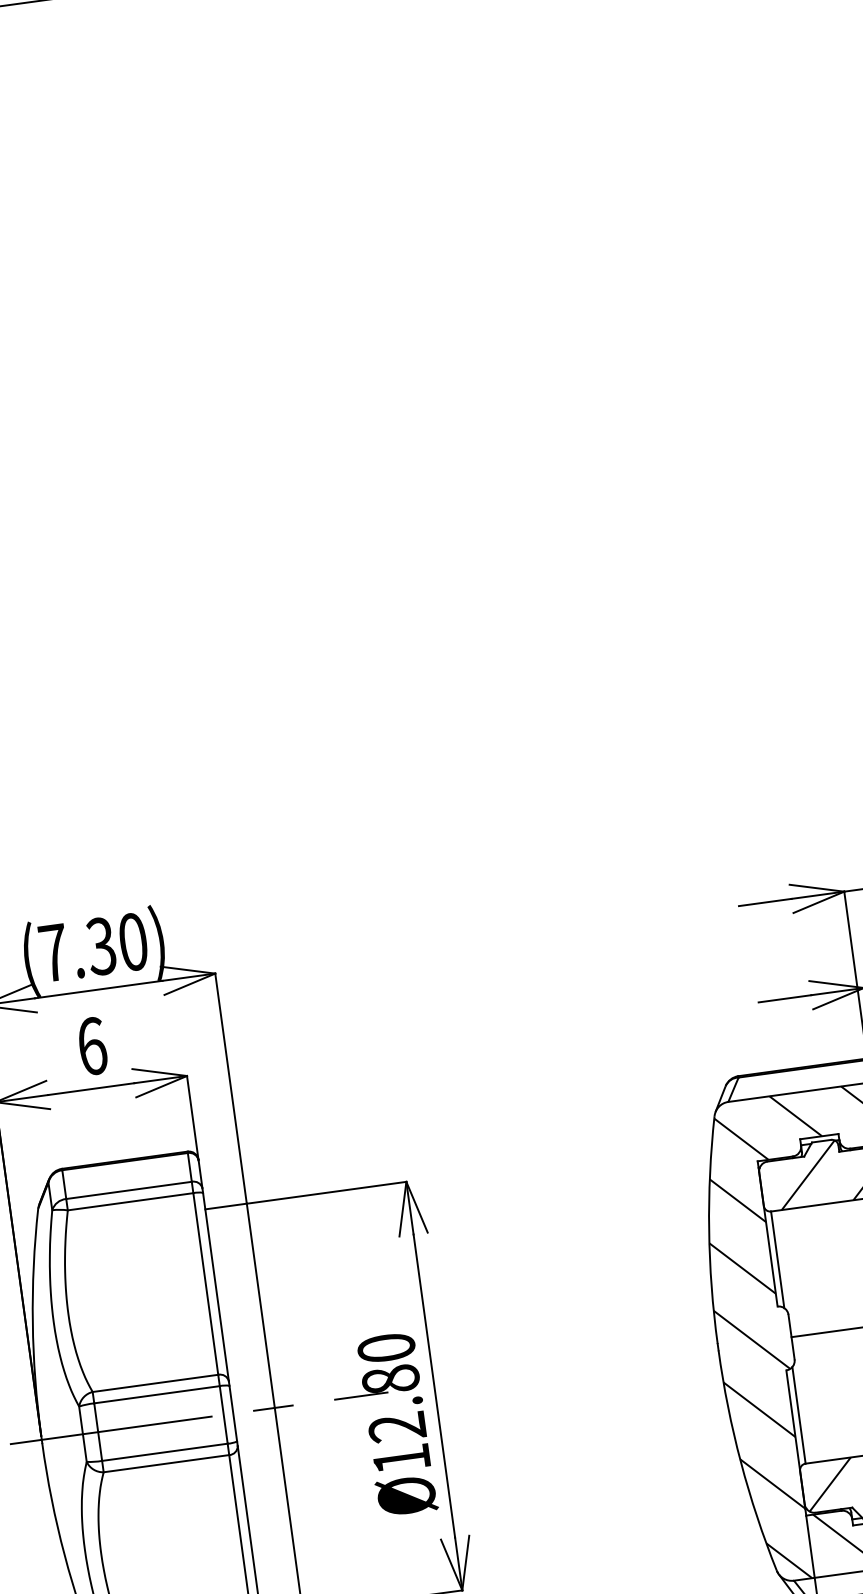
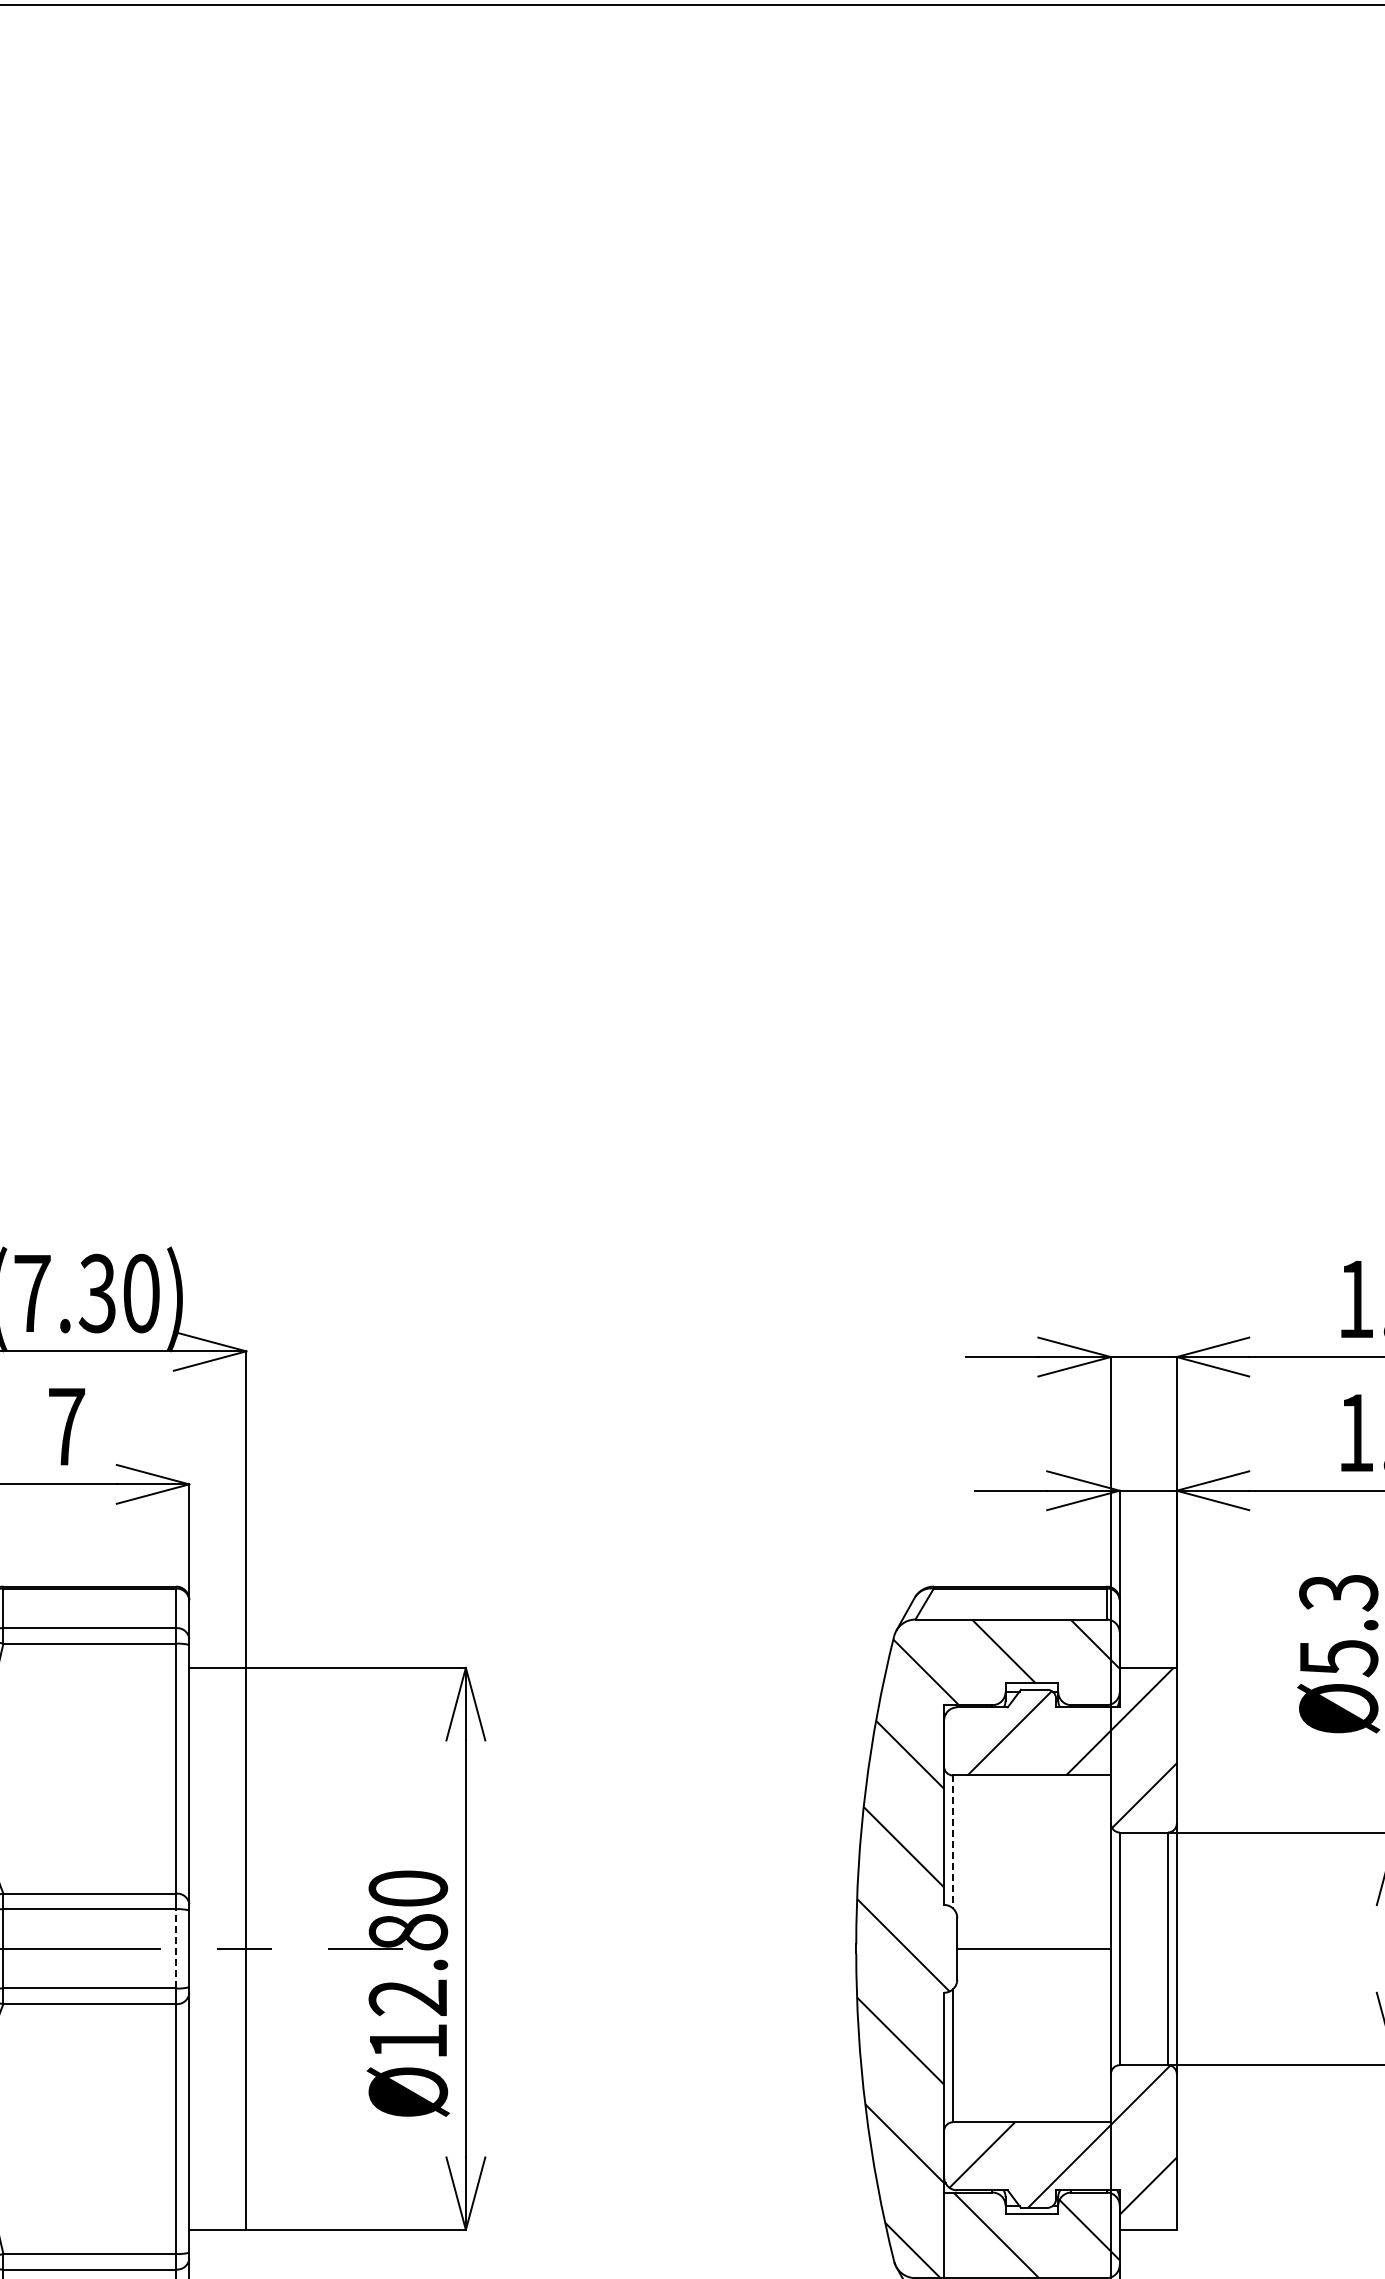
text: (92, 1046) -> (67, 1426), 6 -> 7
line: (777, 1260) -> (952, 1842), solid -> dashed
line: (223, 1414) -> (176, 1948), solid -> dashed

